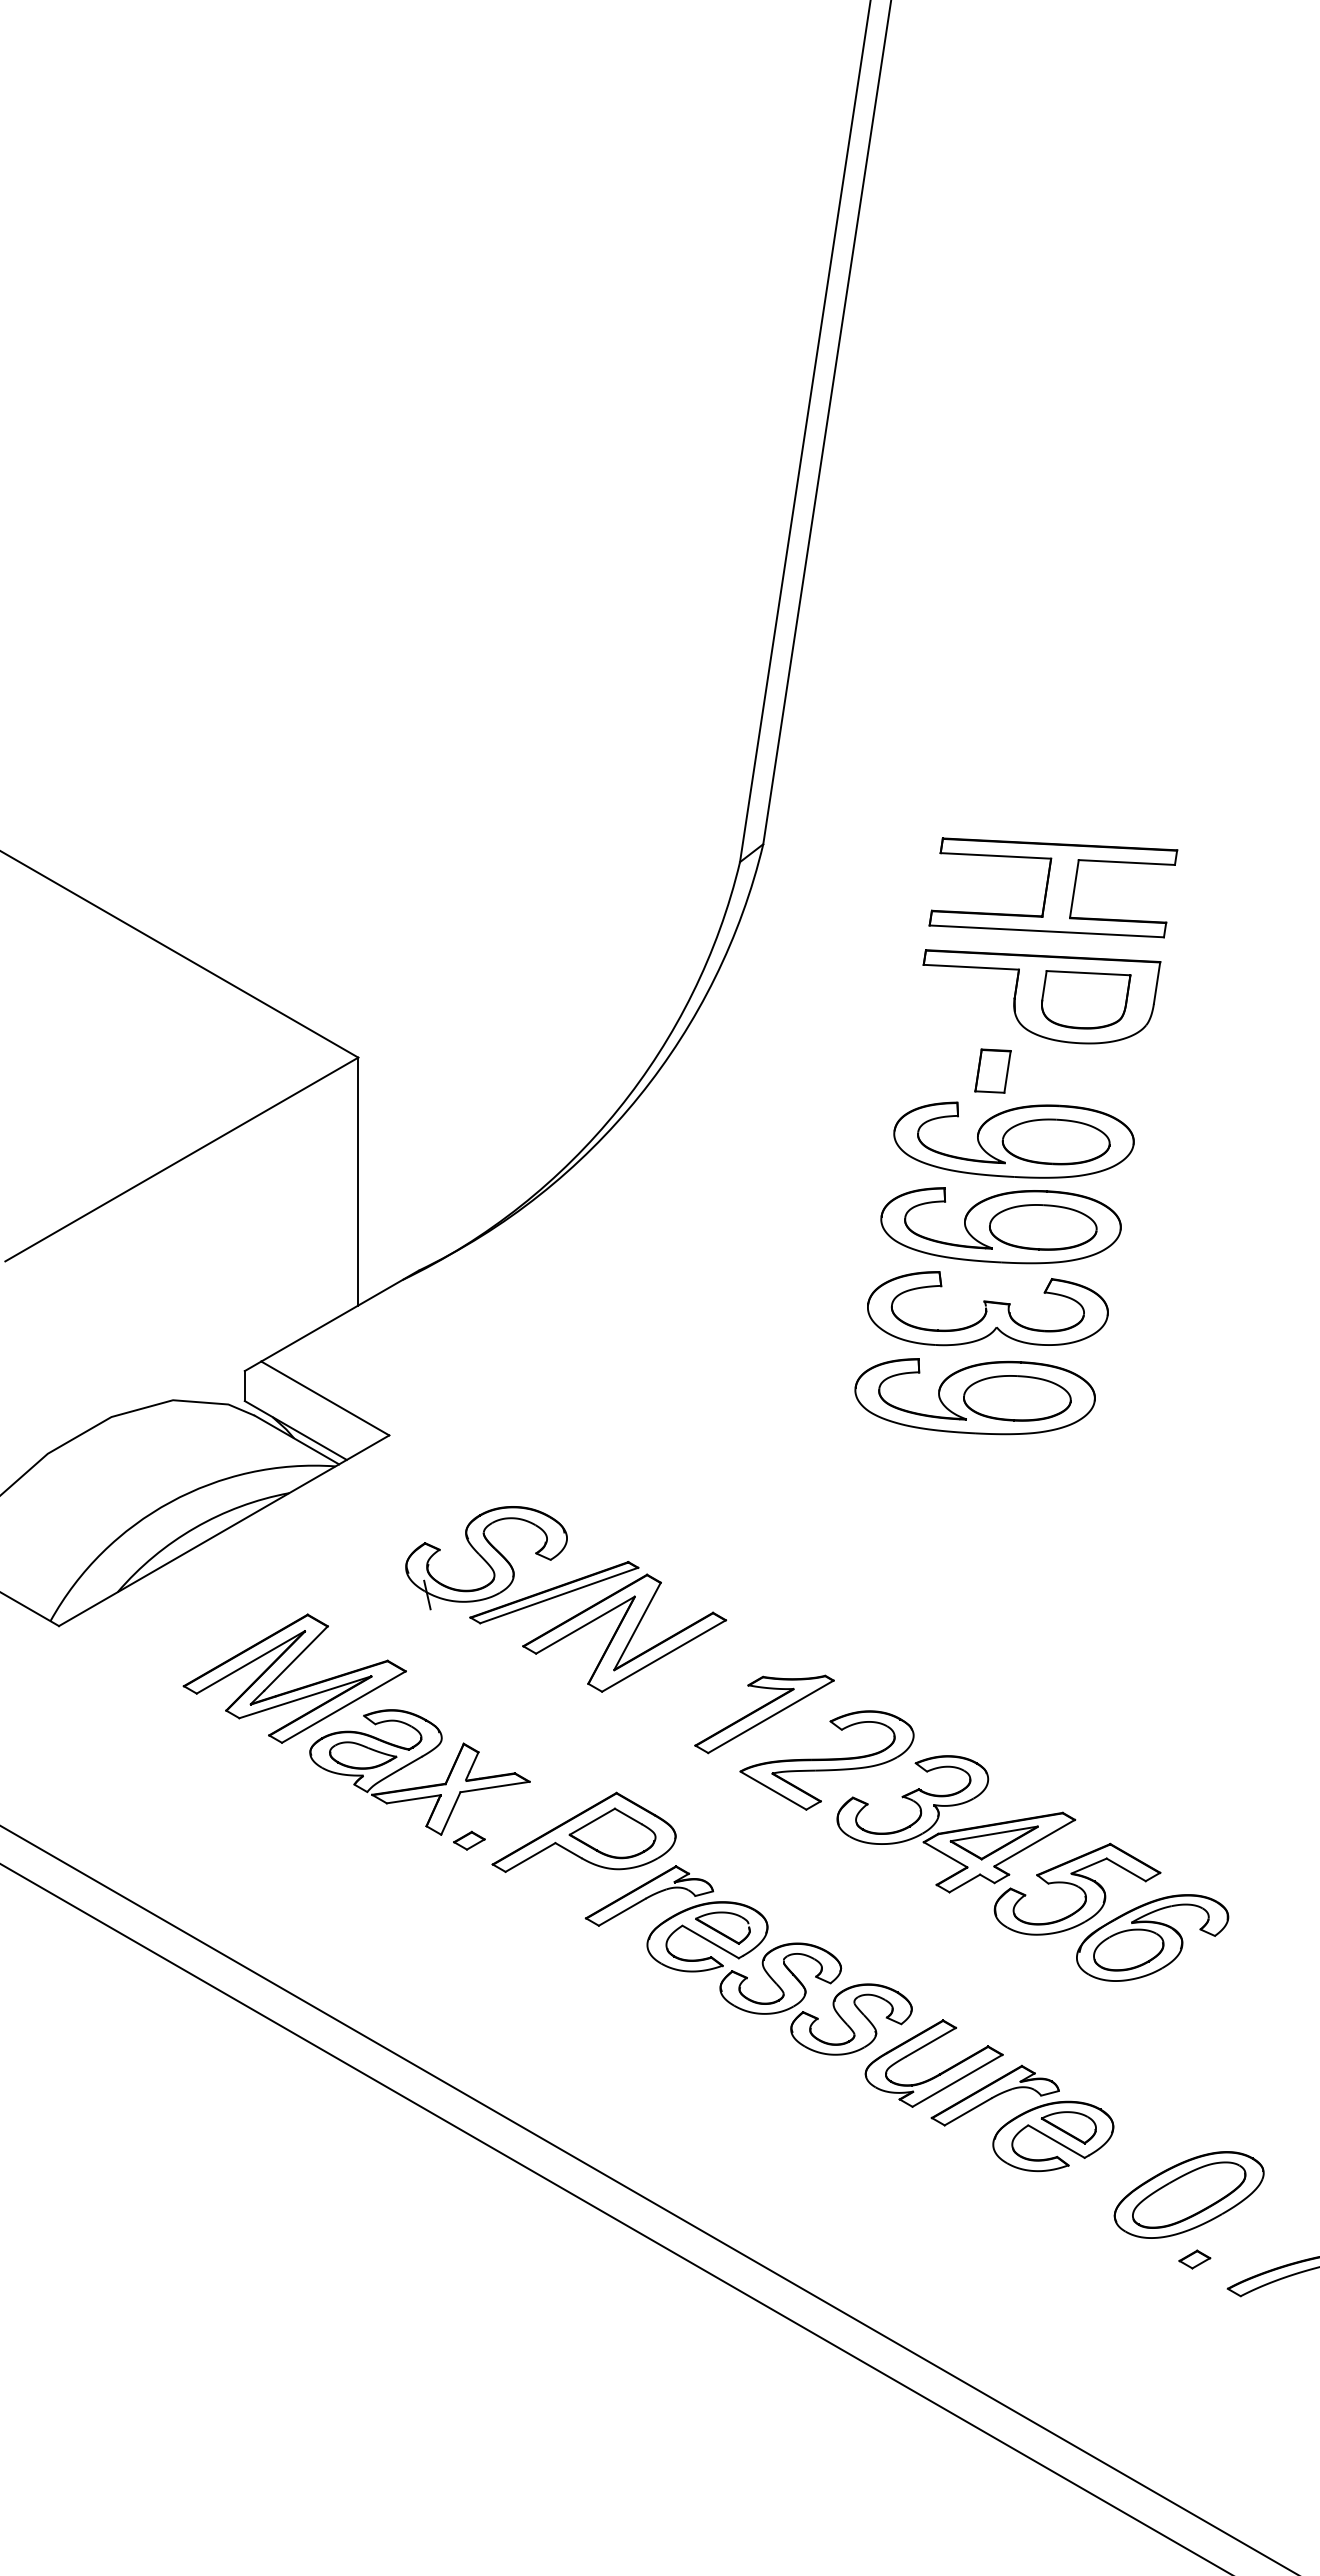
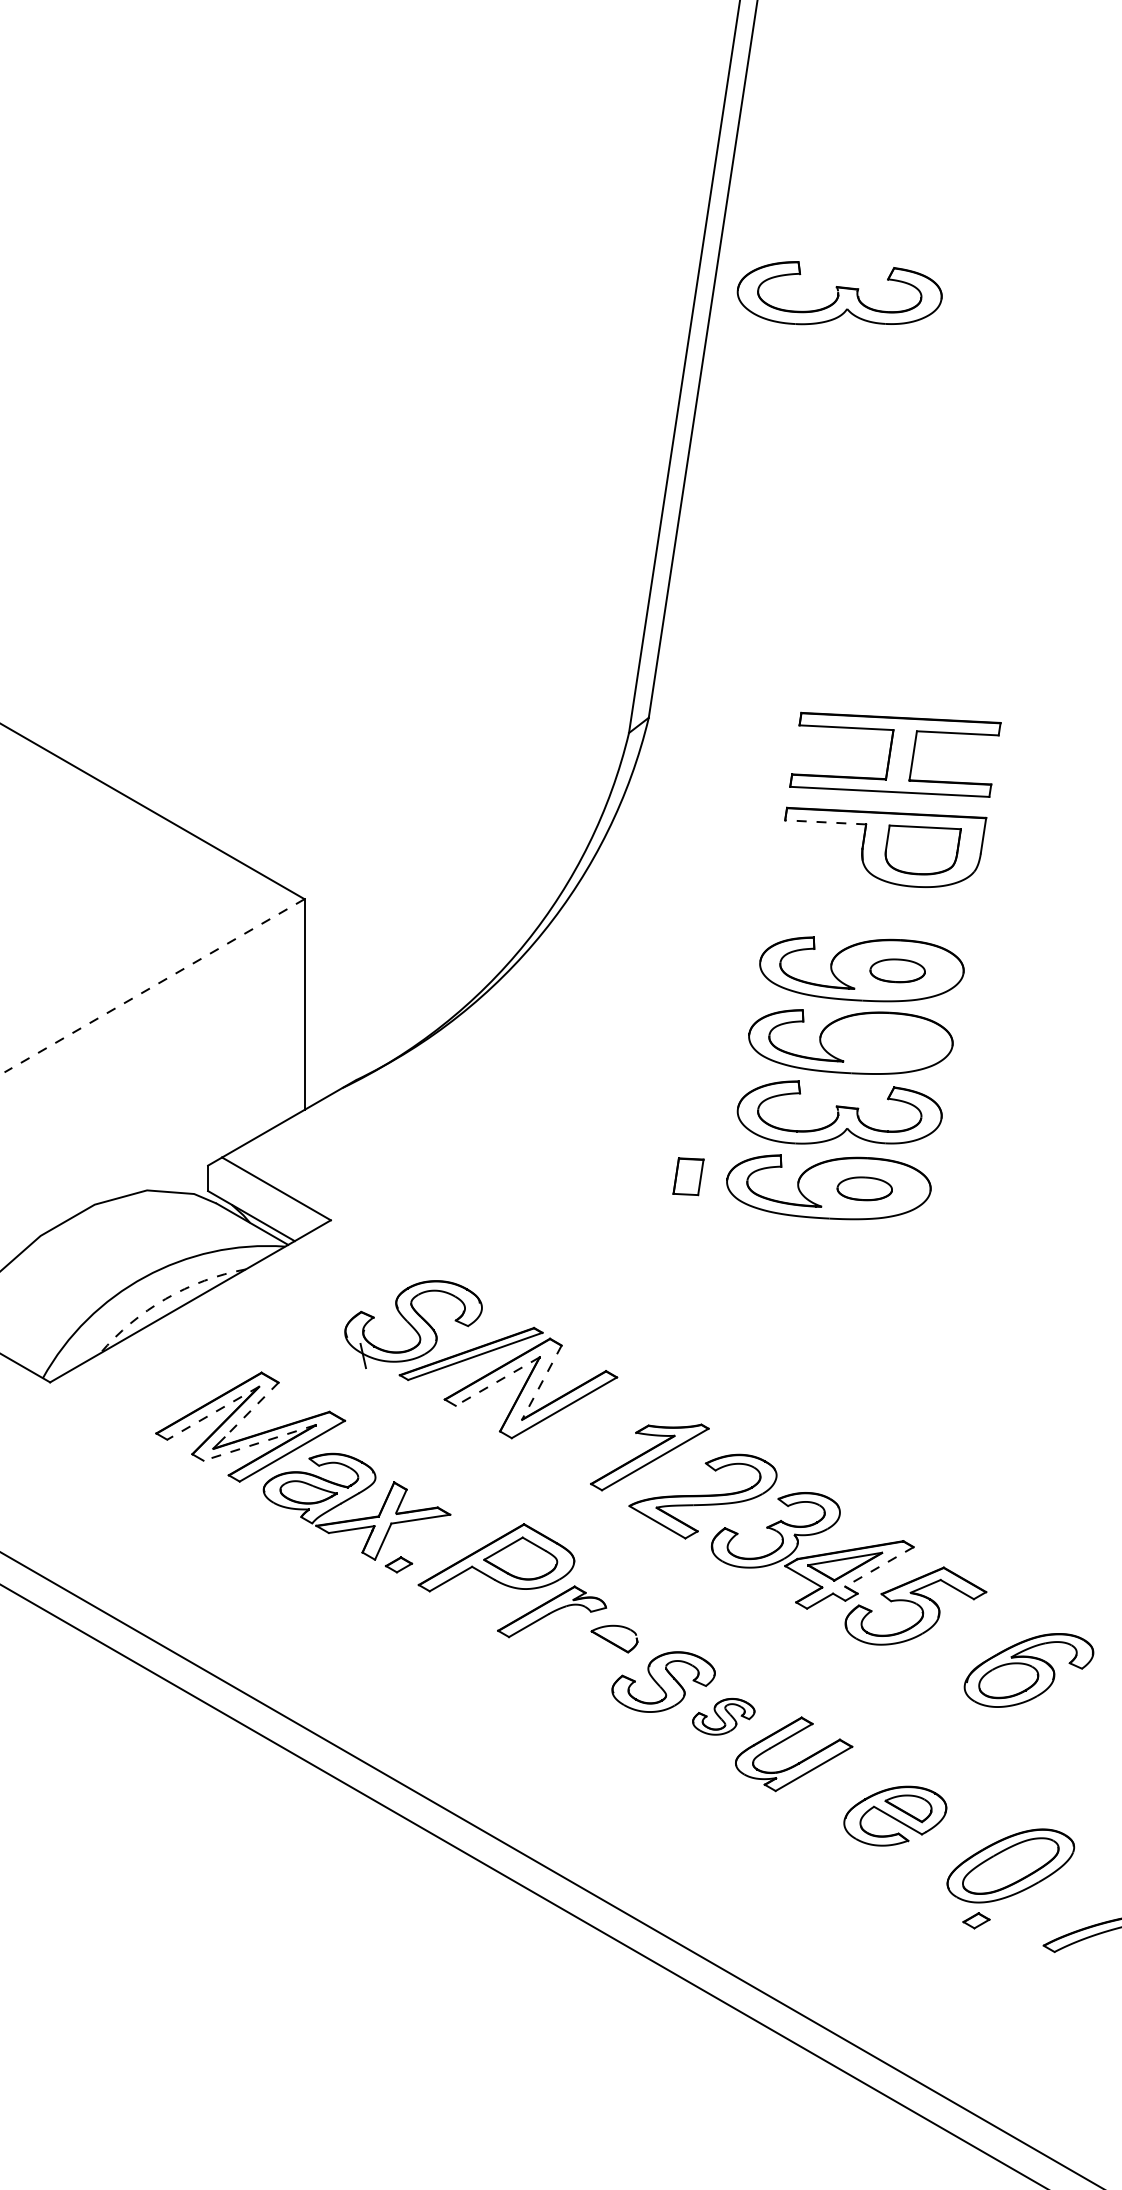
part: (987, 344) -> (839, 293), added
line: (971, 967) -> (825, 822), solid -> dashed
part: (992, 1070) -> (688, 1176), moved
part: (1055, 1141) -> (897, 970), size x0.6
line: (181, 1159) -> (154, 985), solid -> dashed
part: (1043, 1227) -> (886, 1043), removed
part: (1017, 1398) -> (864, 1188), size x0.6
arc: (195, 1527) -> (166, 1298), solid -> dashed
line: (585, 1625) -> (497, 1381), solid -> dashed
line: (637, 1626) -> (541, 1382), solid -> dashed
line: (295, 1658) -> (251, 1409), solid -> dashed
line: (250, 1662) -> (212, 1413), solid -> dashed
line: (304, 1697) -> (258, 1443), solid -> dashed
line: (1034, 1843) -> (879, 1567), solid -> dashed
part: (707, 1936) -> (601, 1646), removed
part: (1152, 1937) -> (1028, 1670), moved
part: (851, 2019) -> (723, 1716), size x0.6
part: (994, 2095) -> (845, 1781), removed
part: (1194, 2259) -> (976, 1920), moved

